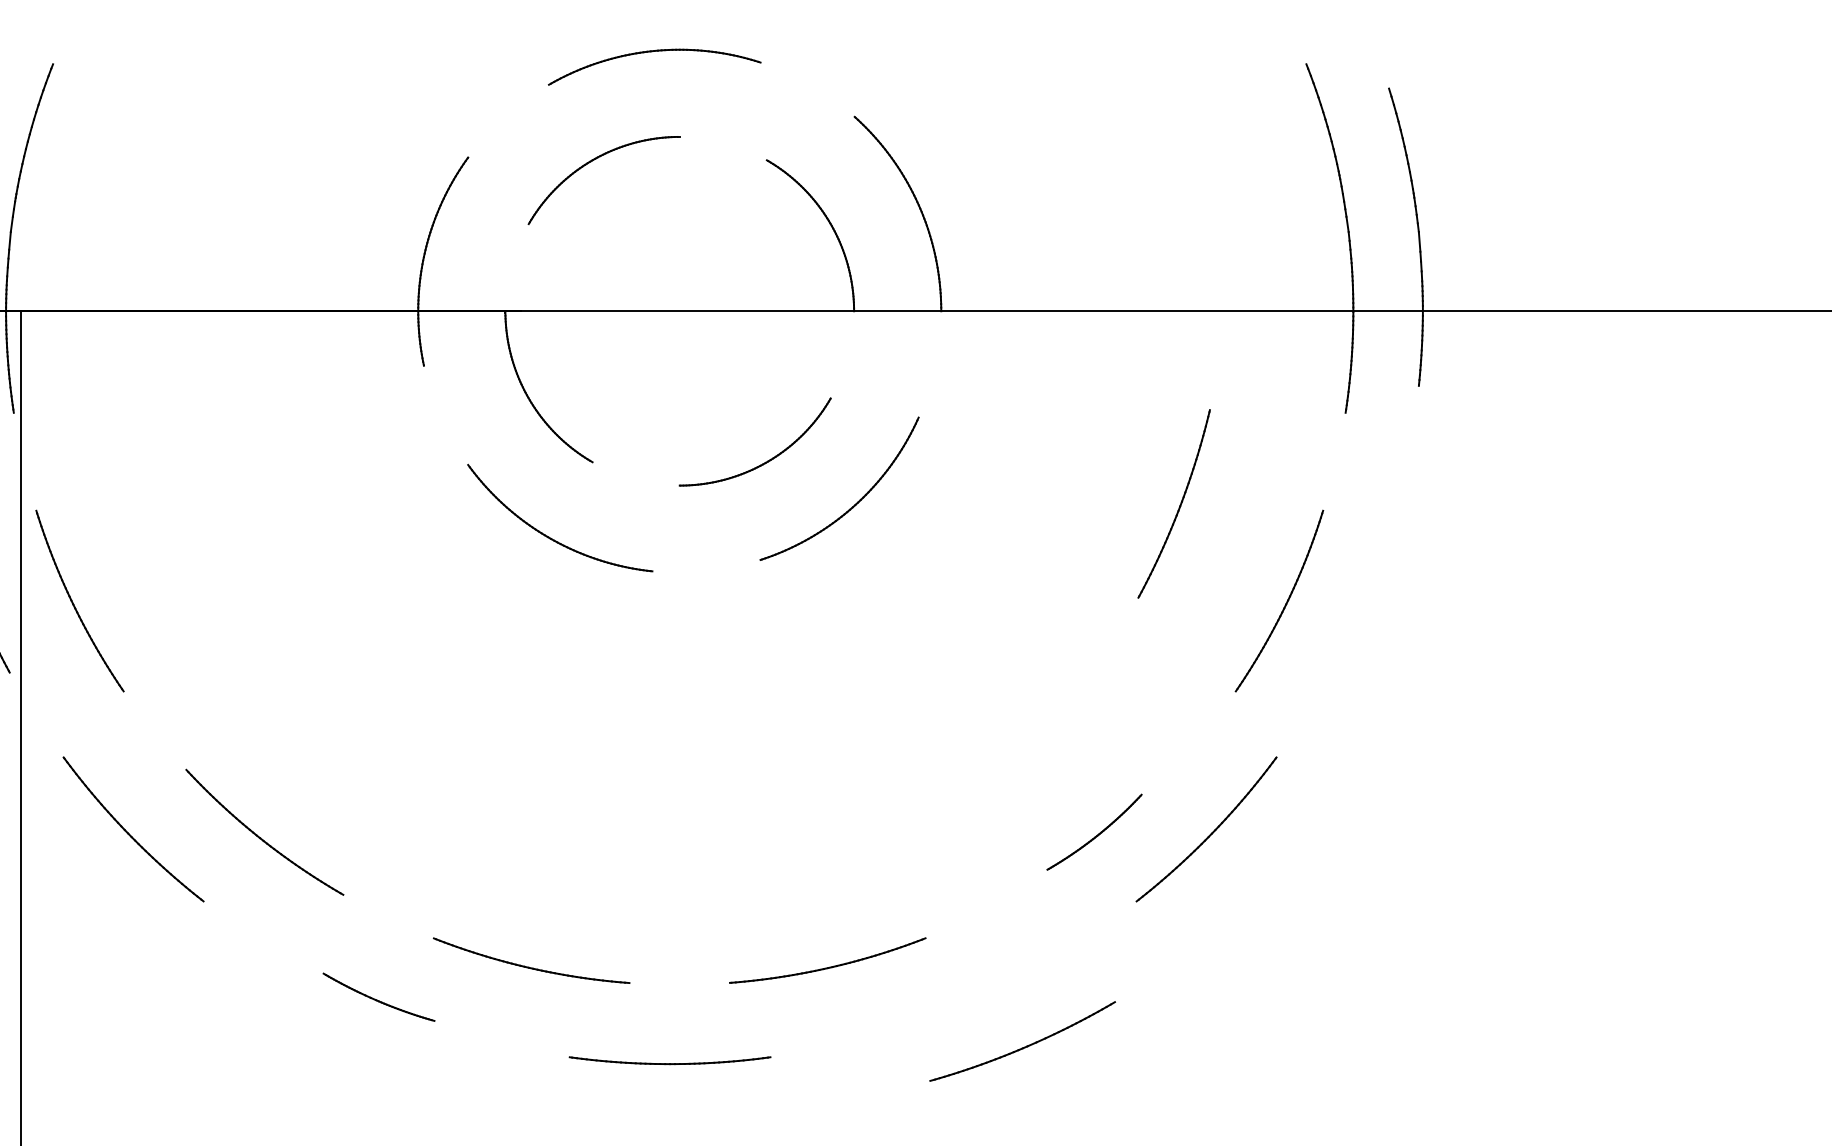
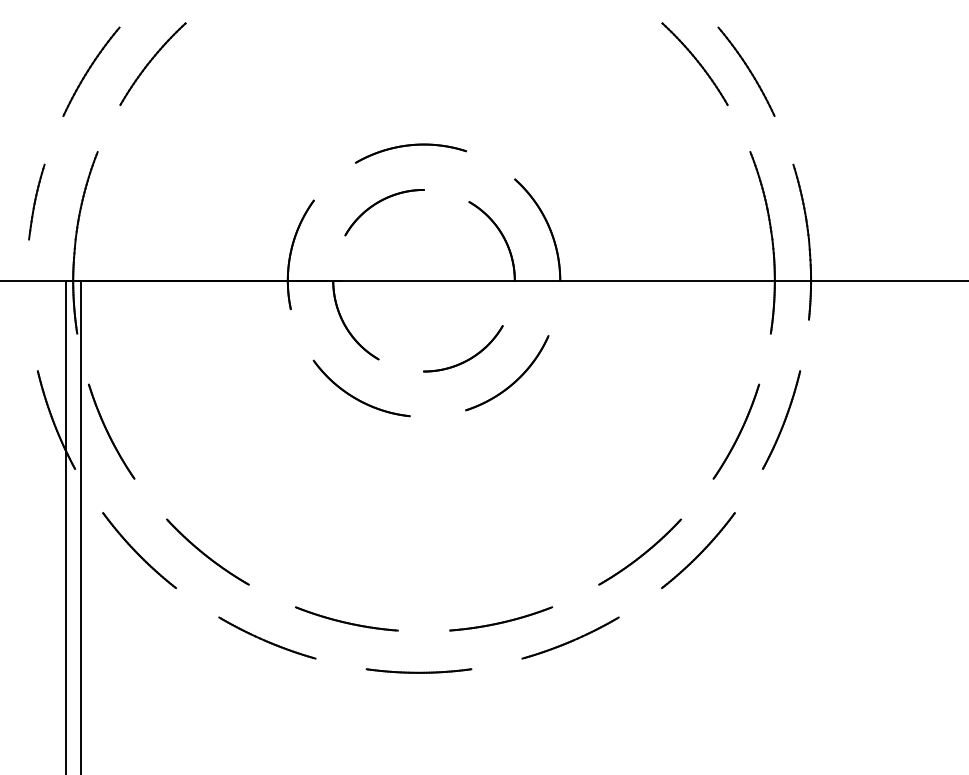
part: (1174, 502) -> (781, 419), moved
part: (1093, 831) -> (639, 551), size x1.67
part: (379, 996) -> (267, 637), size x1.67
part: (1022, 1040) -> (570, 637), moved

